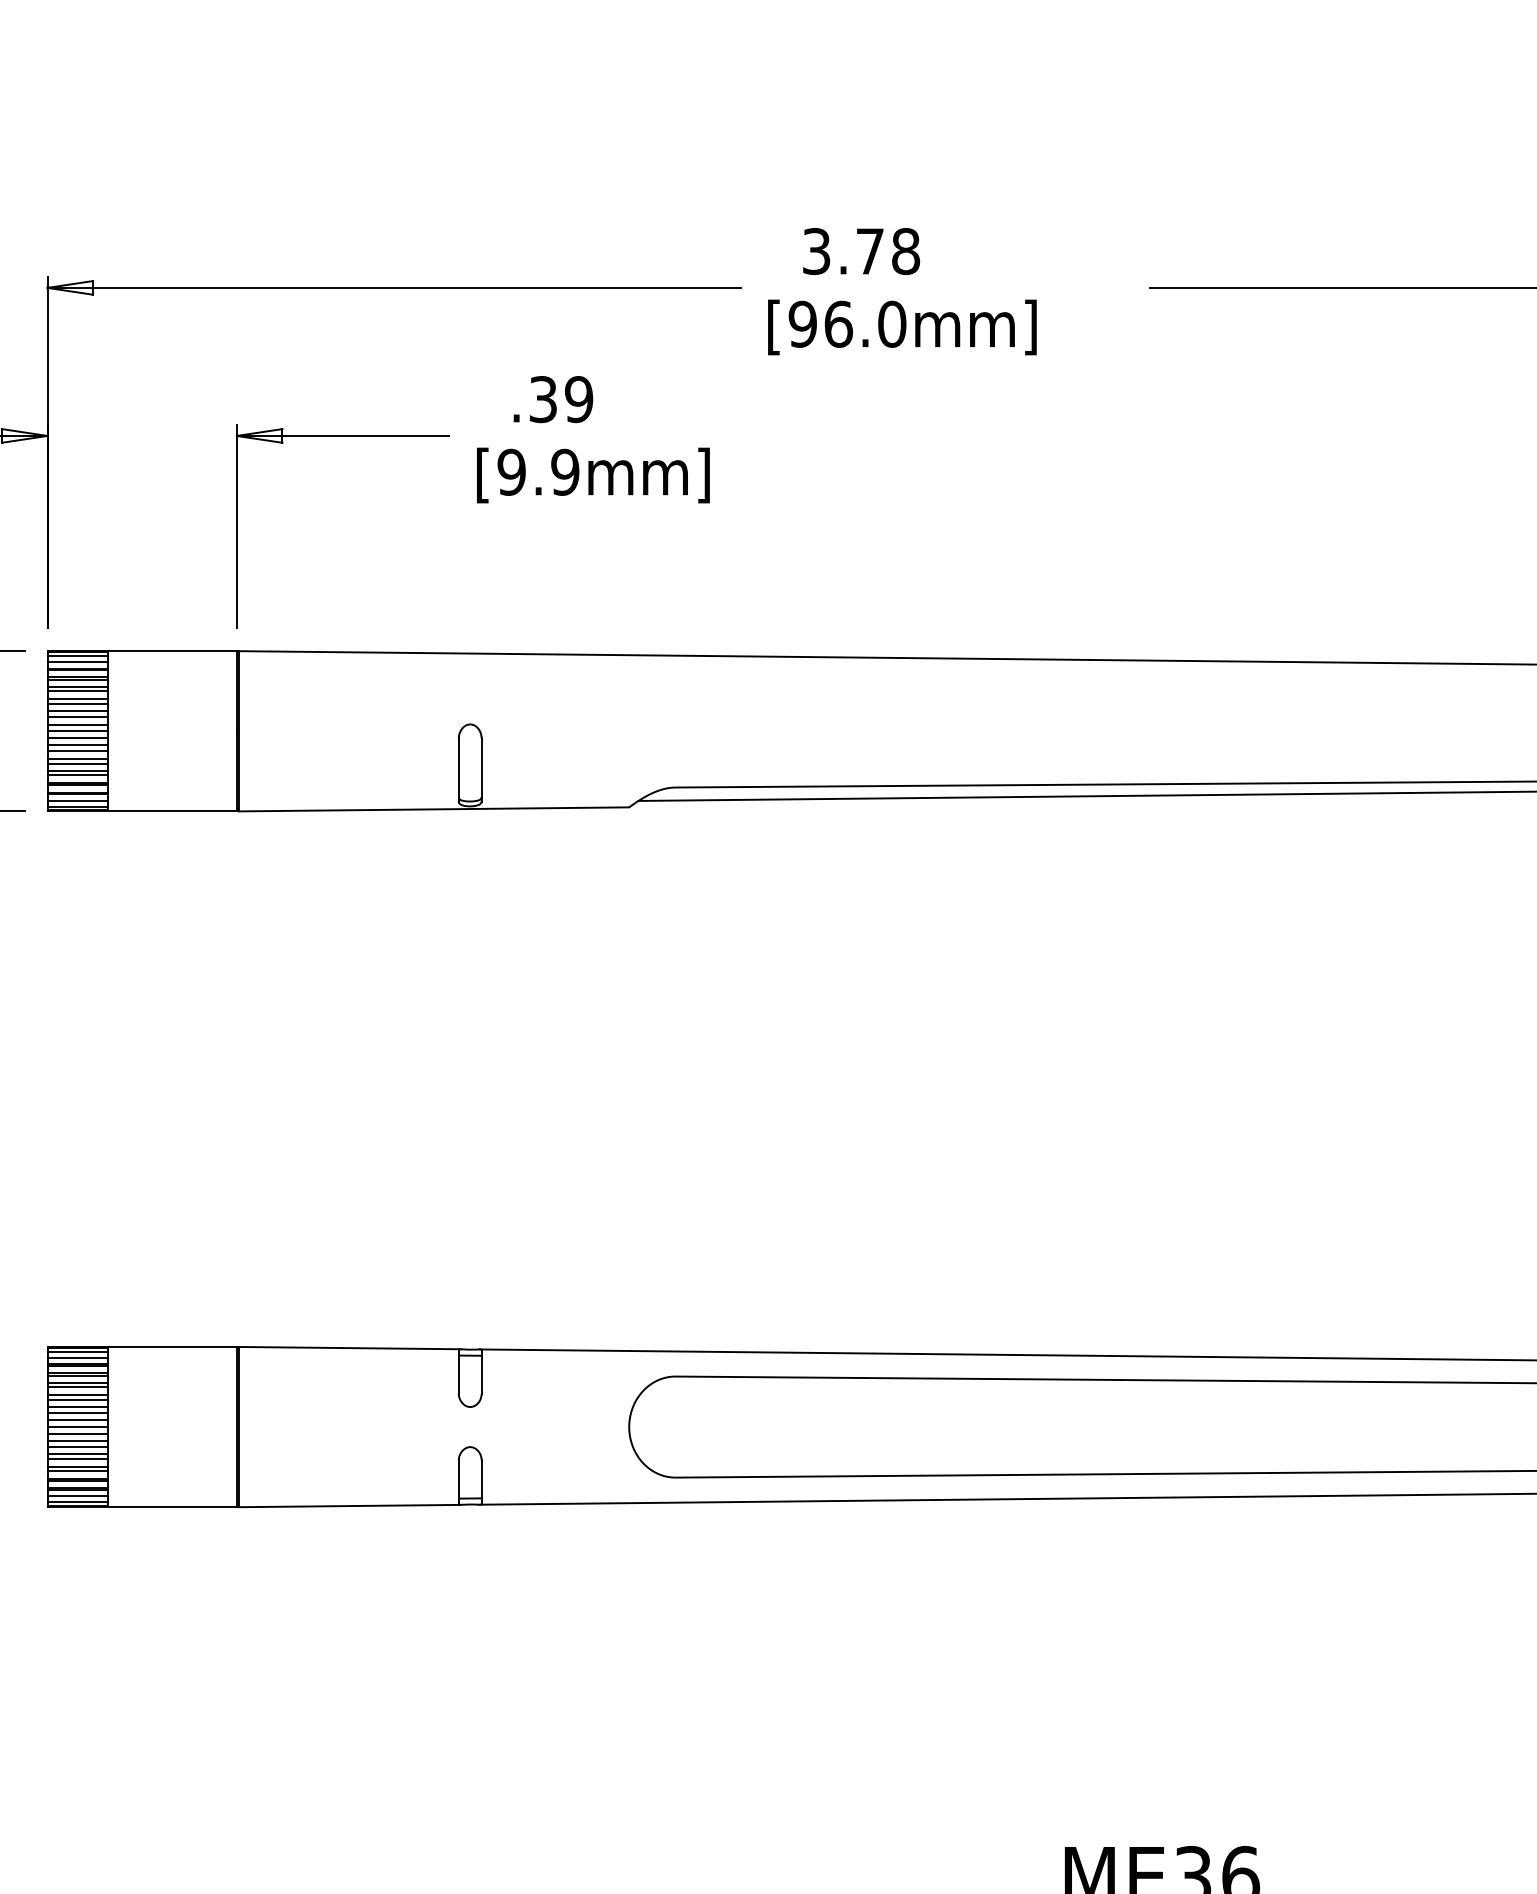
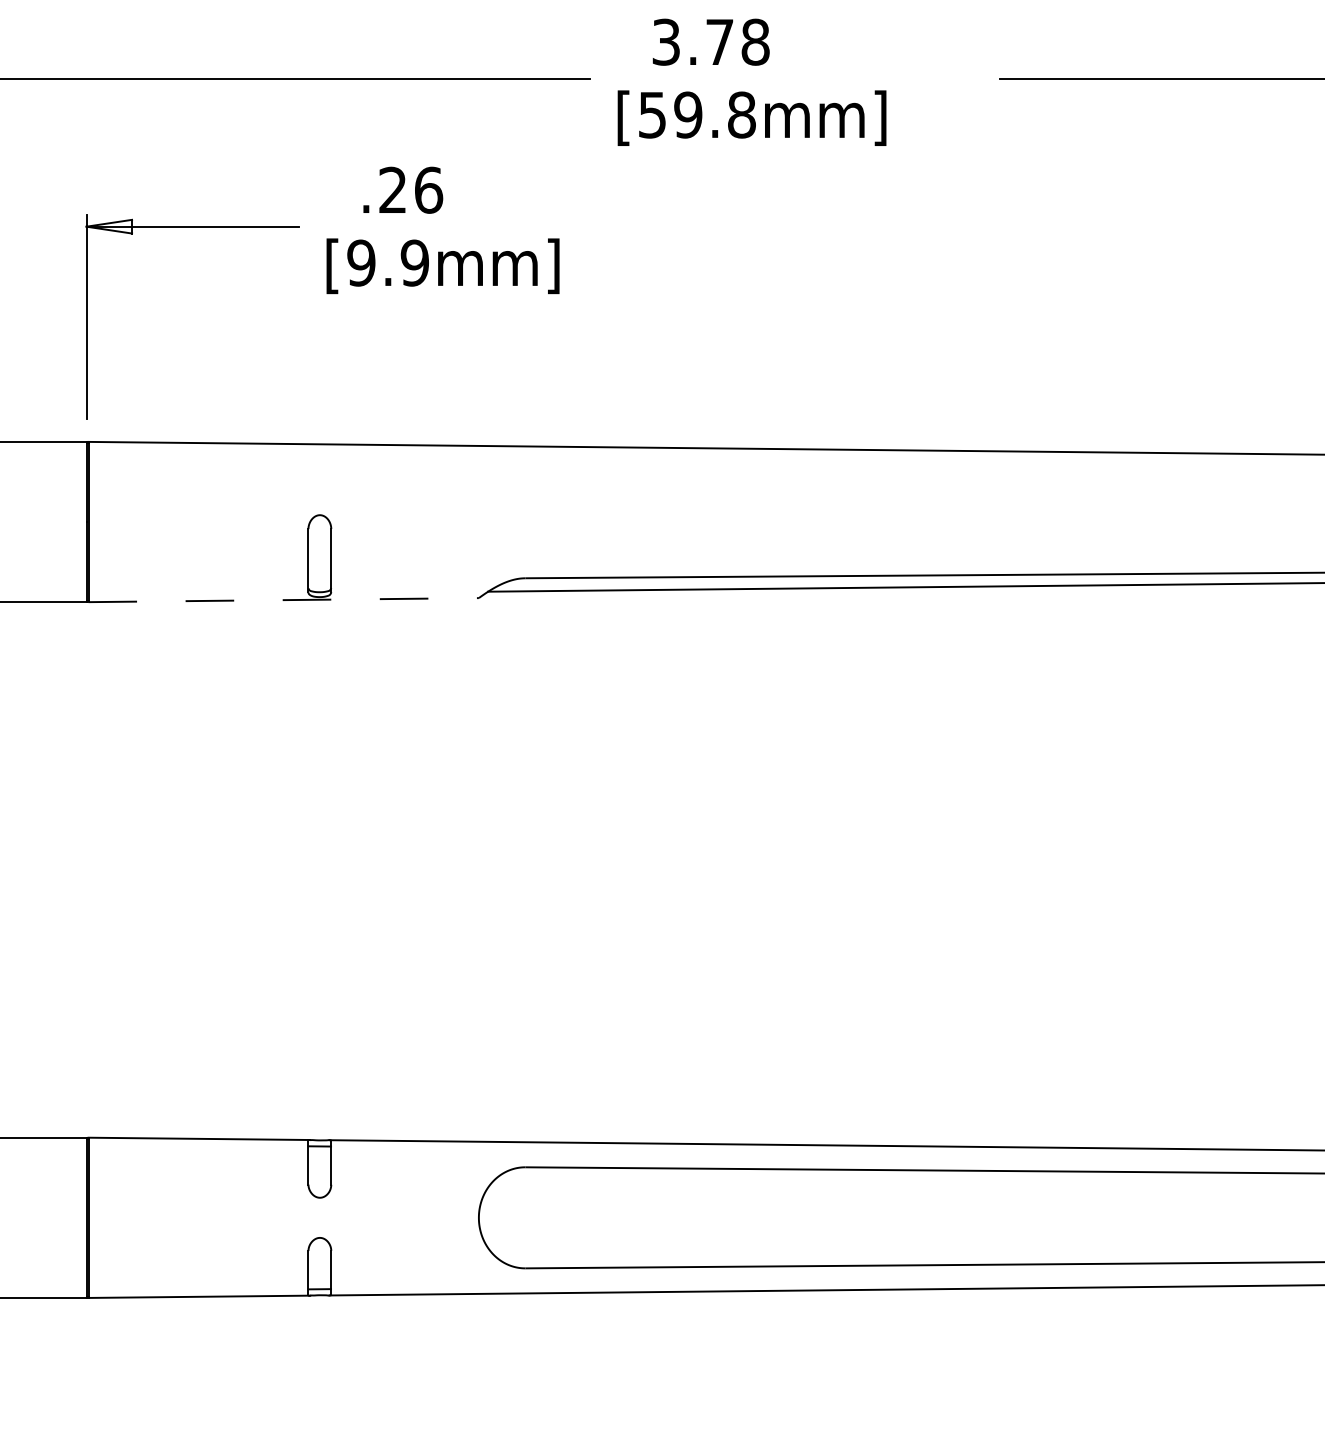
text: (847, 323) -> (697, 114), [96.0mm] -> [59.8mm]
text: (561, 399) -> (411, 190), .39 -> .26
line: (434, 809) -> (284, 600), solid -> dashed

